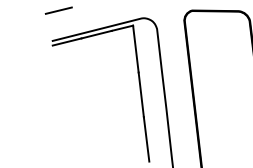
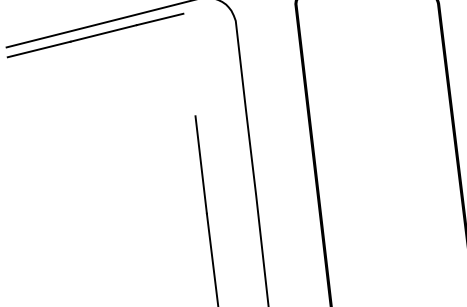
line: (135, 48) -> (188, 63), removed

